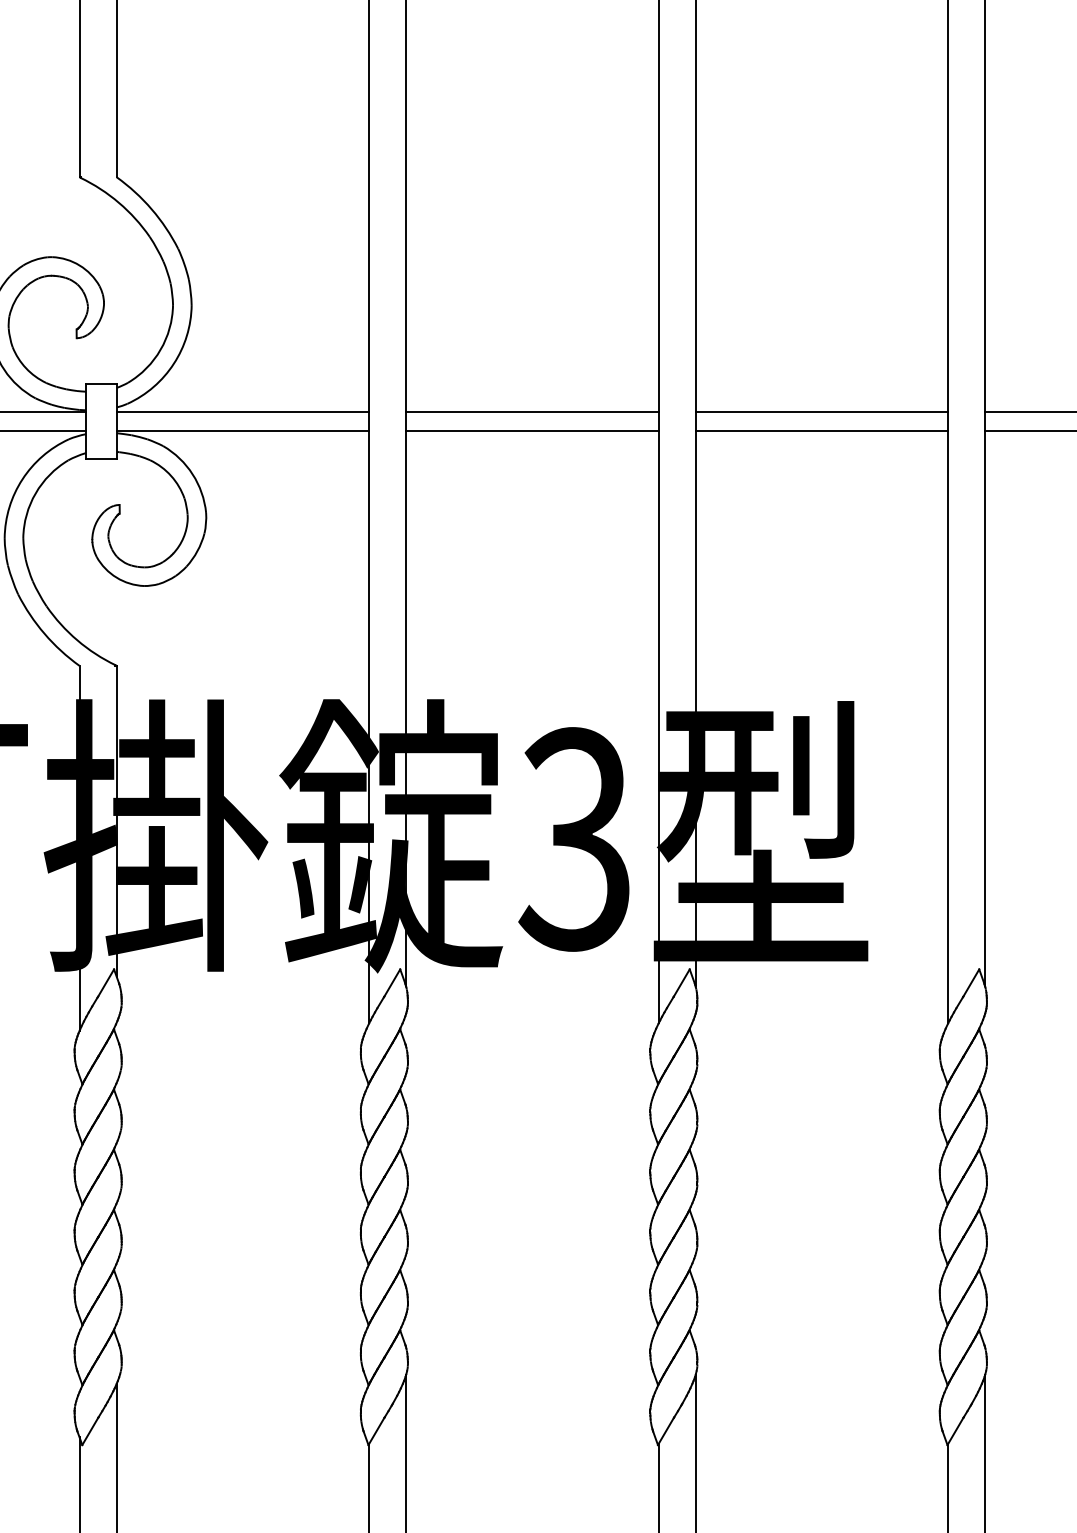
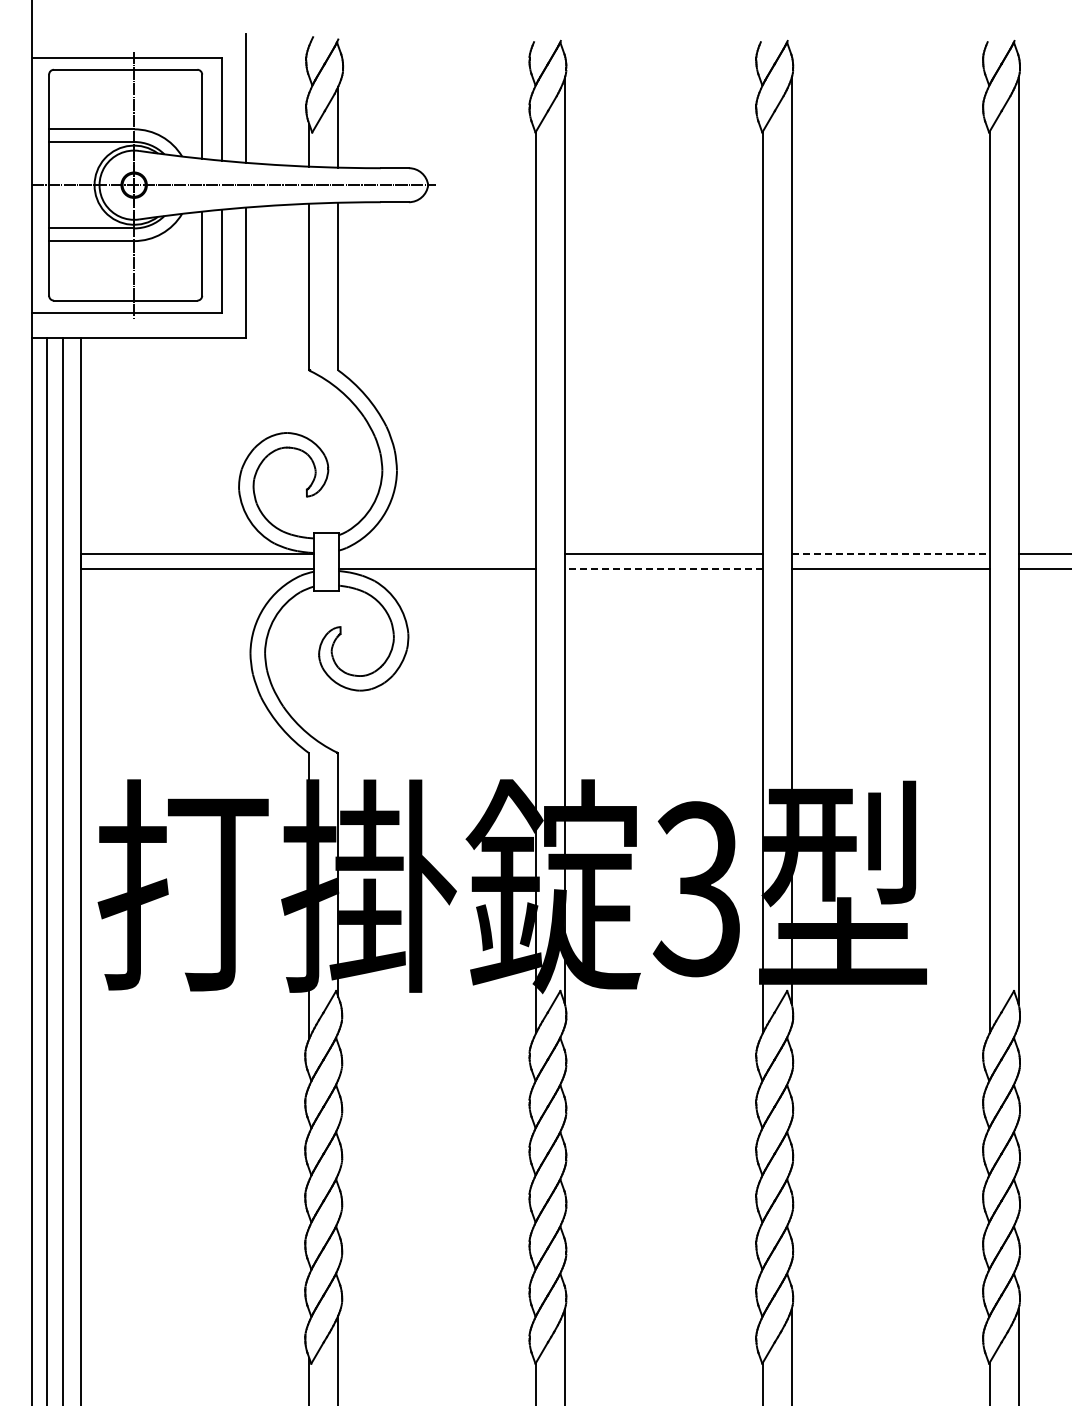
line: (242, 412) -> (436, 554), removed
line: (821, 412) -> (890, 554), solid -> dashed
line: (531, 431) -> (663, 569), solid -> dashed

